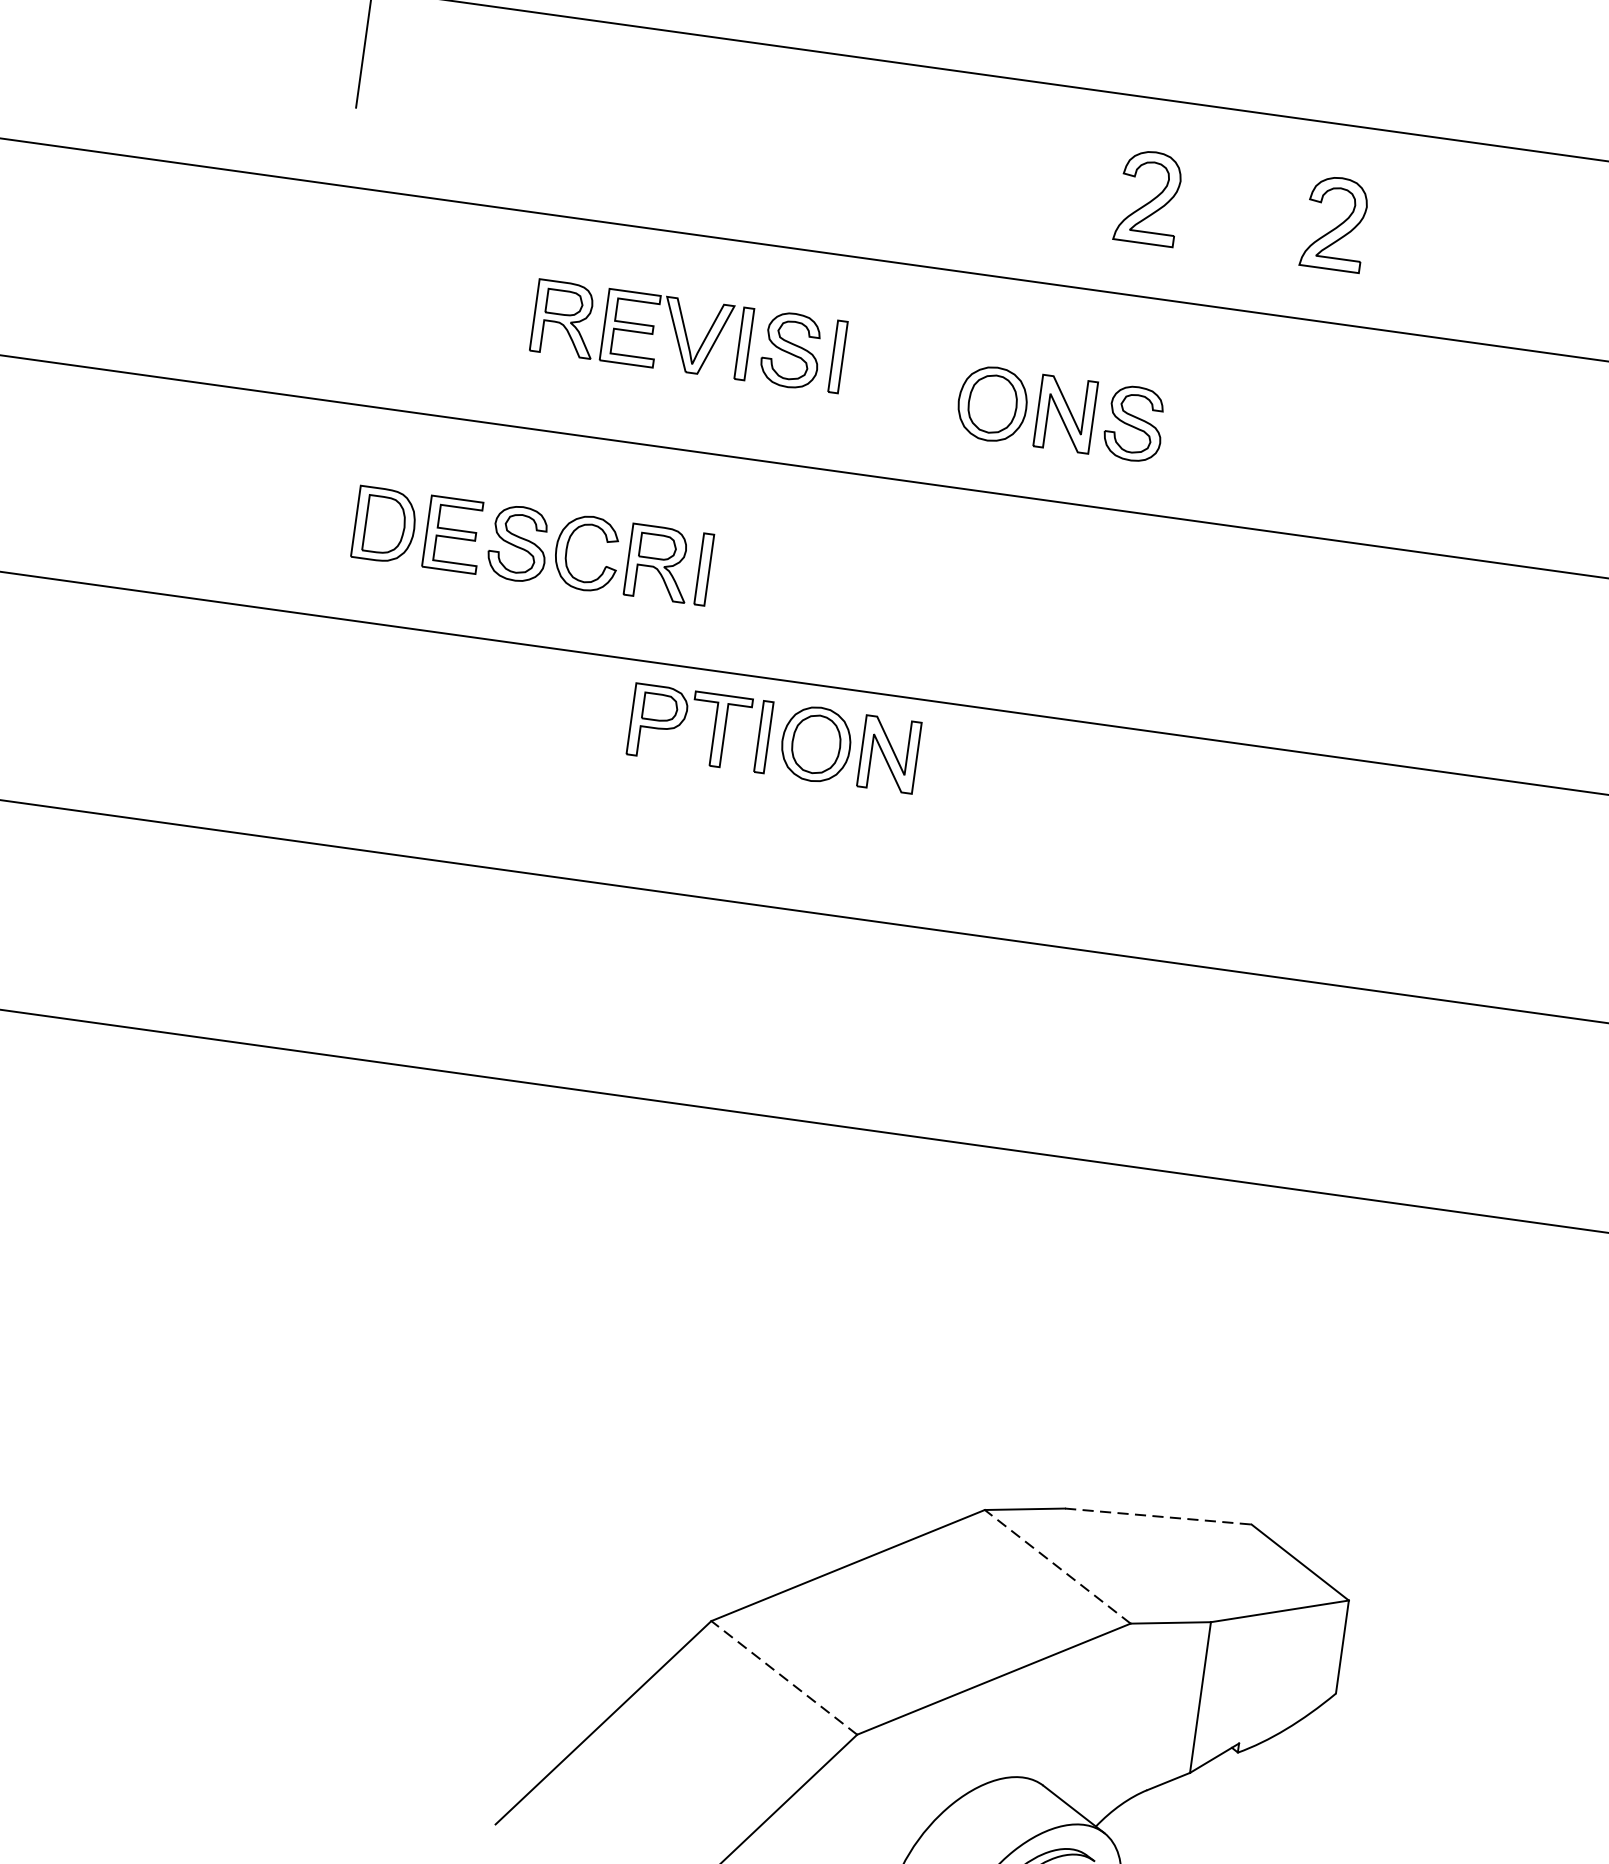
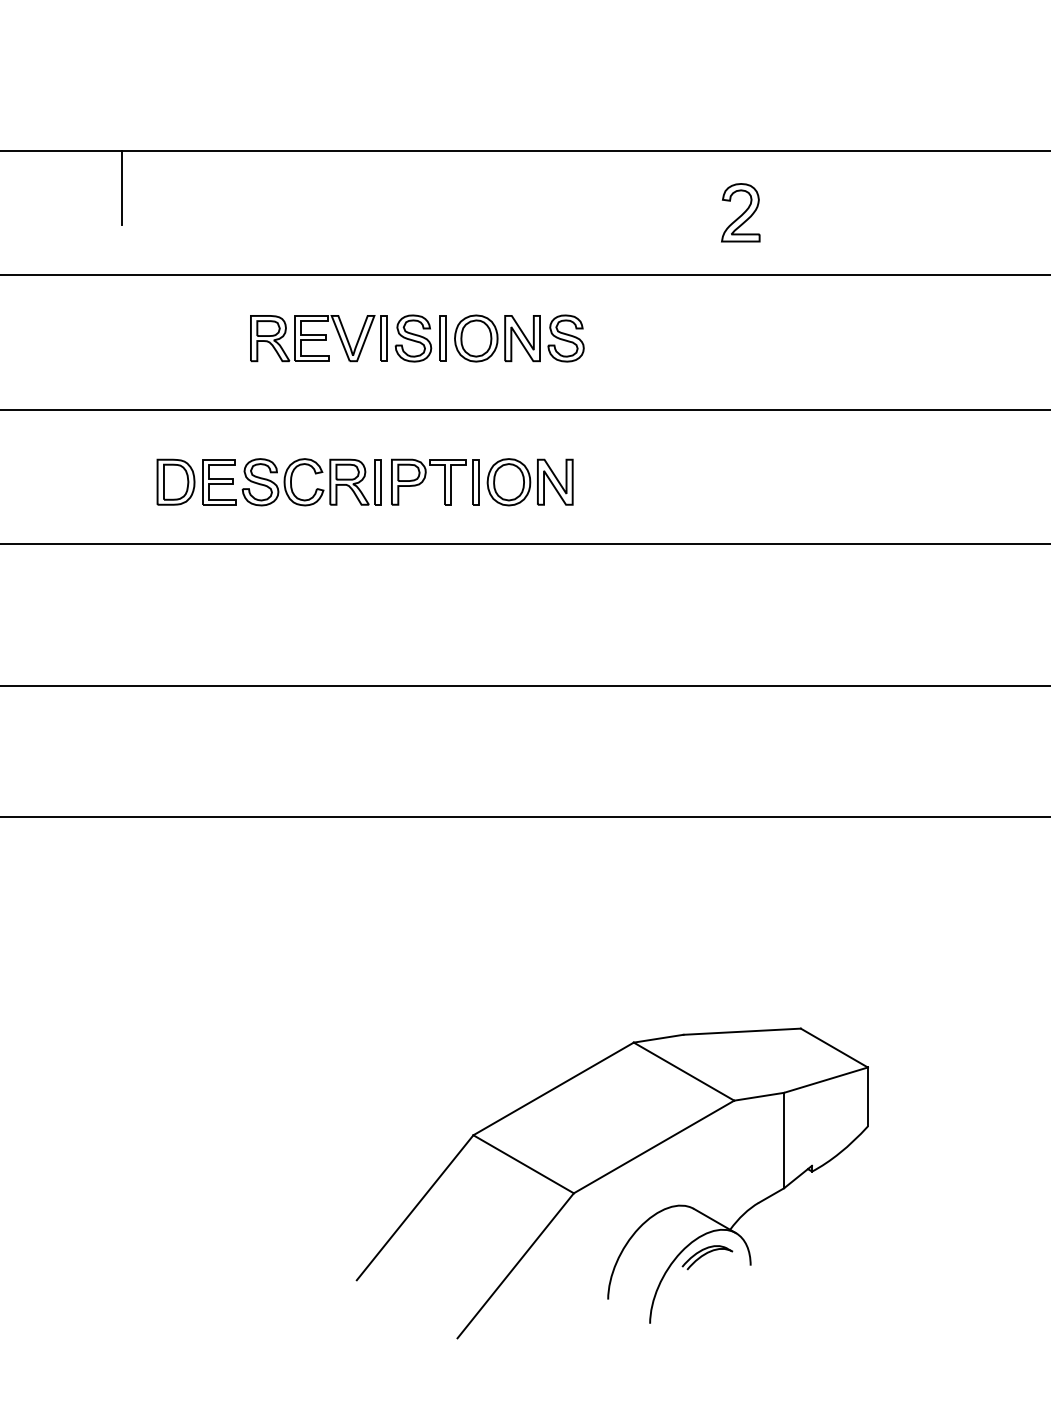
part: (1148, 197) -> (622, 212), removed
part: (1060, 413) -> (519, 338), moved
part: (774, 738) -> (482, 482), moved
line: (1158, 1516) -> (742, 1031), dashed -> solid
line: (1056, 1566) -> (683, 1071), dashed -> solid
line: (784, 1678) -> (523, 1164), dashed -> solid

